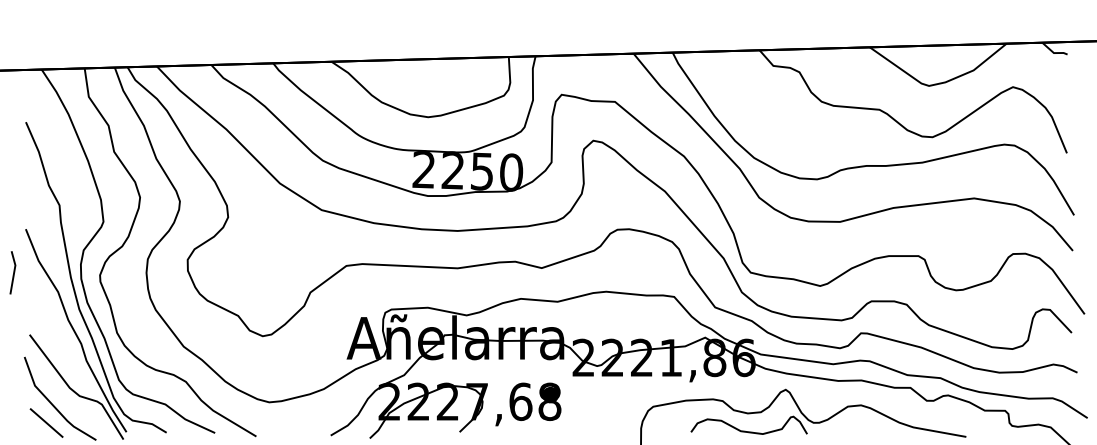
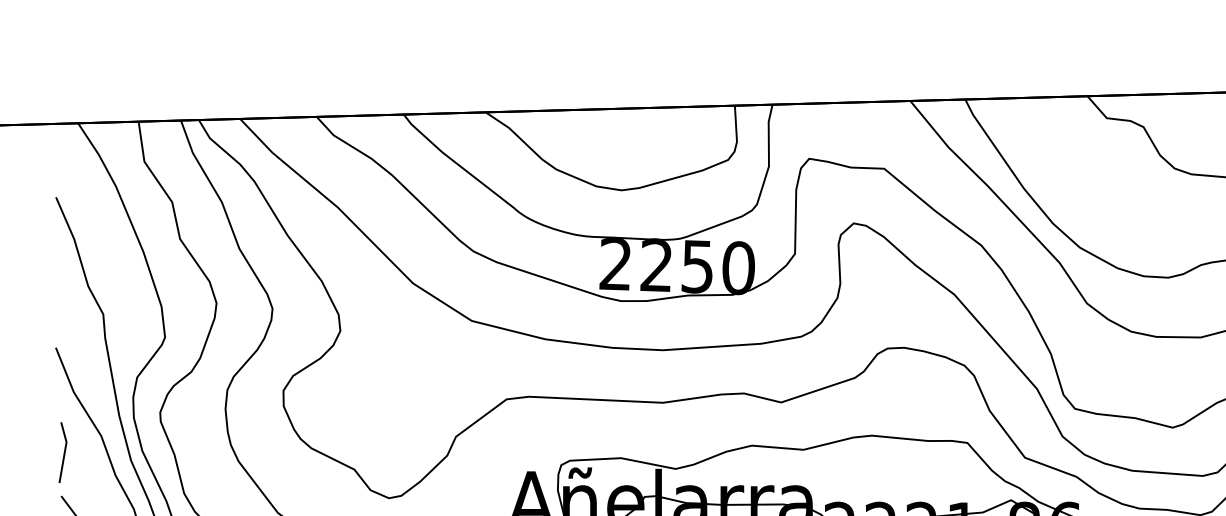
line: (13, 272) -> (63, 452), moved

